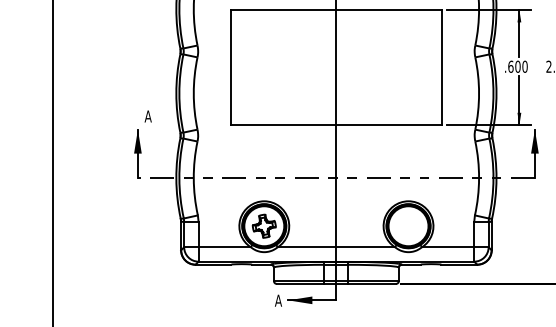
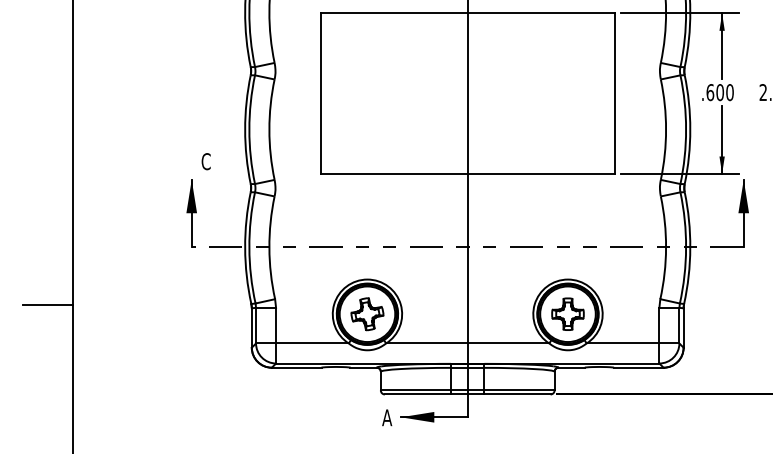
text: (148, 116) -> (206, 161), A -> C
line: (34, 219) -> (48, 304), added
part: (408, 225) -> (567, 313), added

